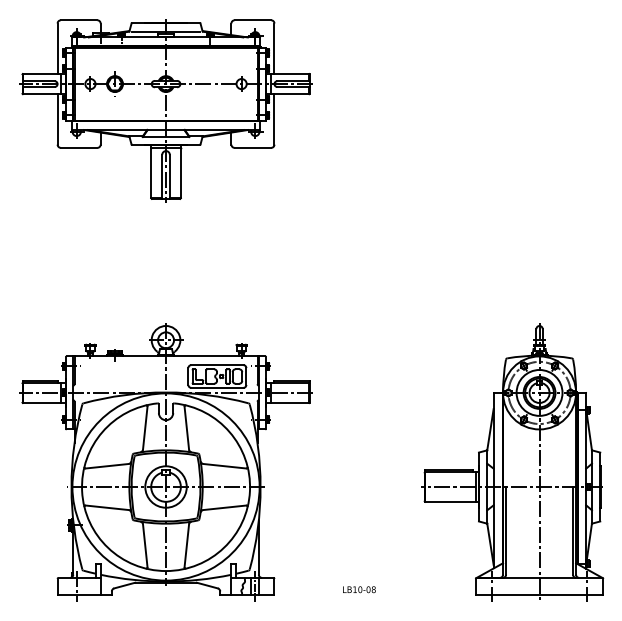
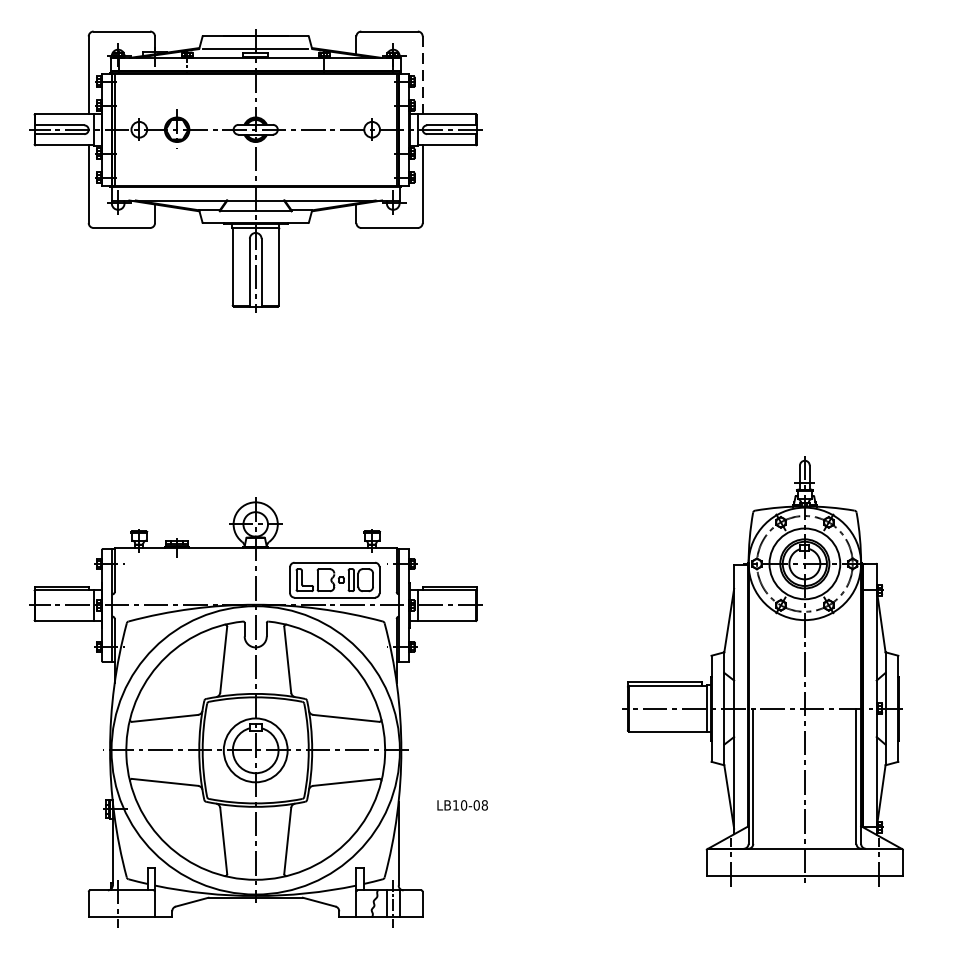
line: (274, 49) -> (422, 76), solid -> dashed
part: (512, 462) -> (763, 671), moved
text: (359, 589) -> (462, 805), moved

